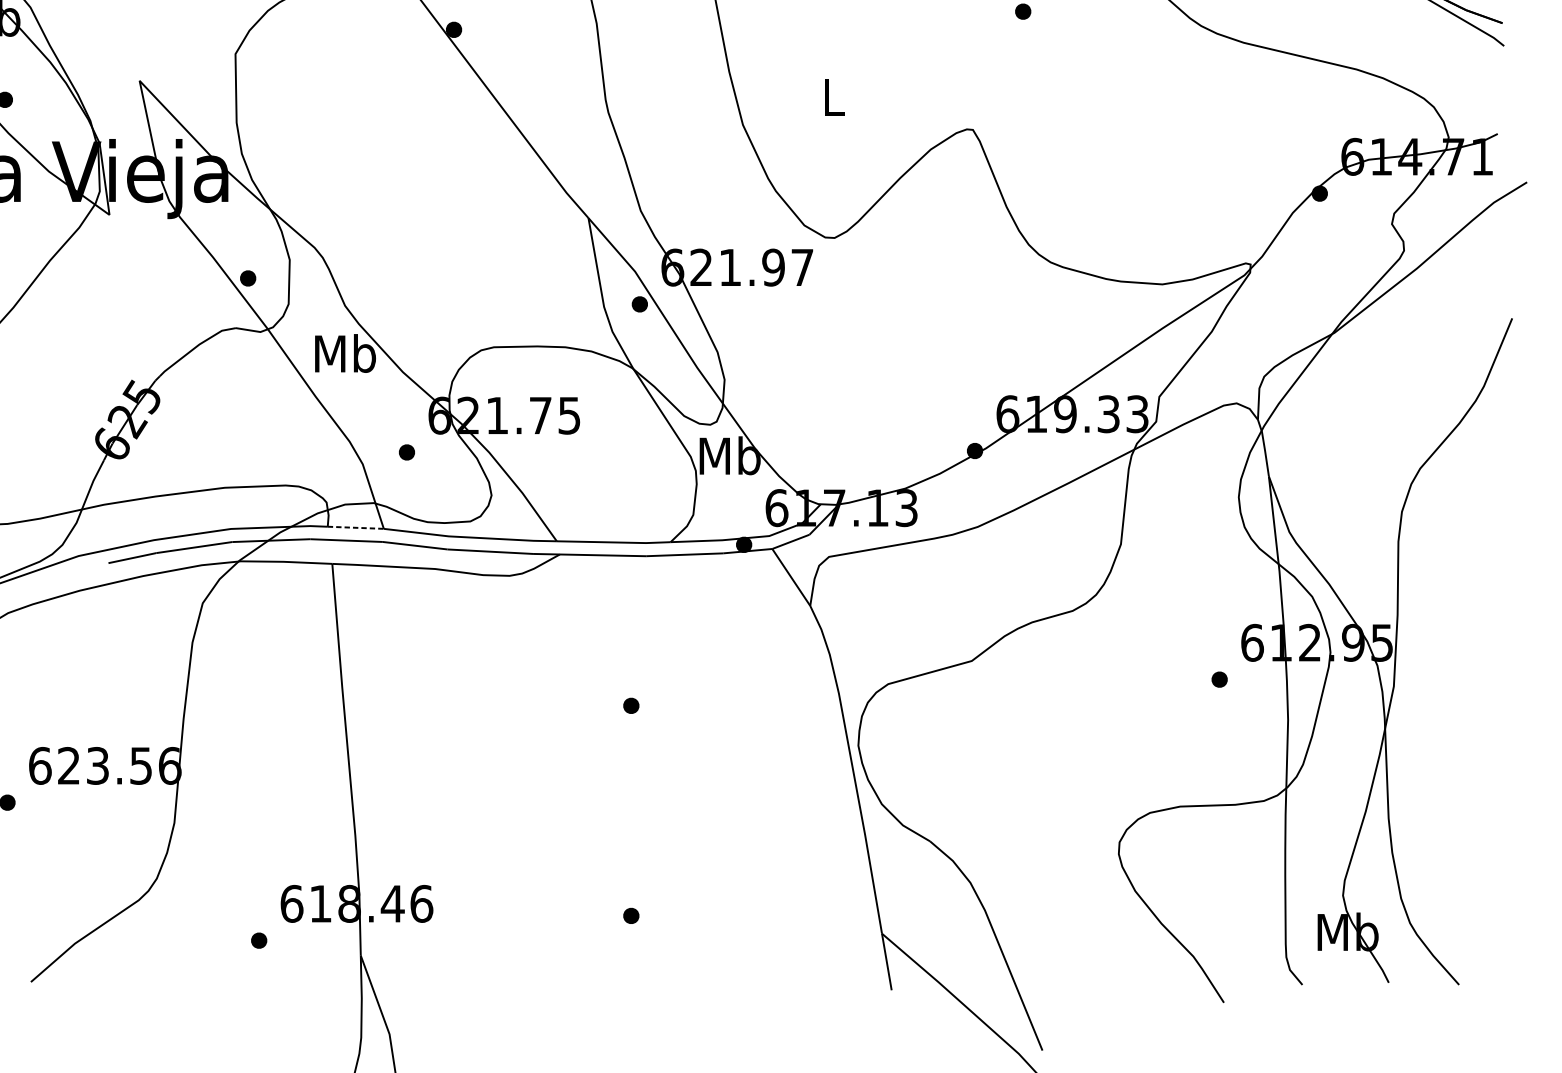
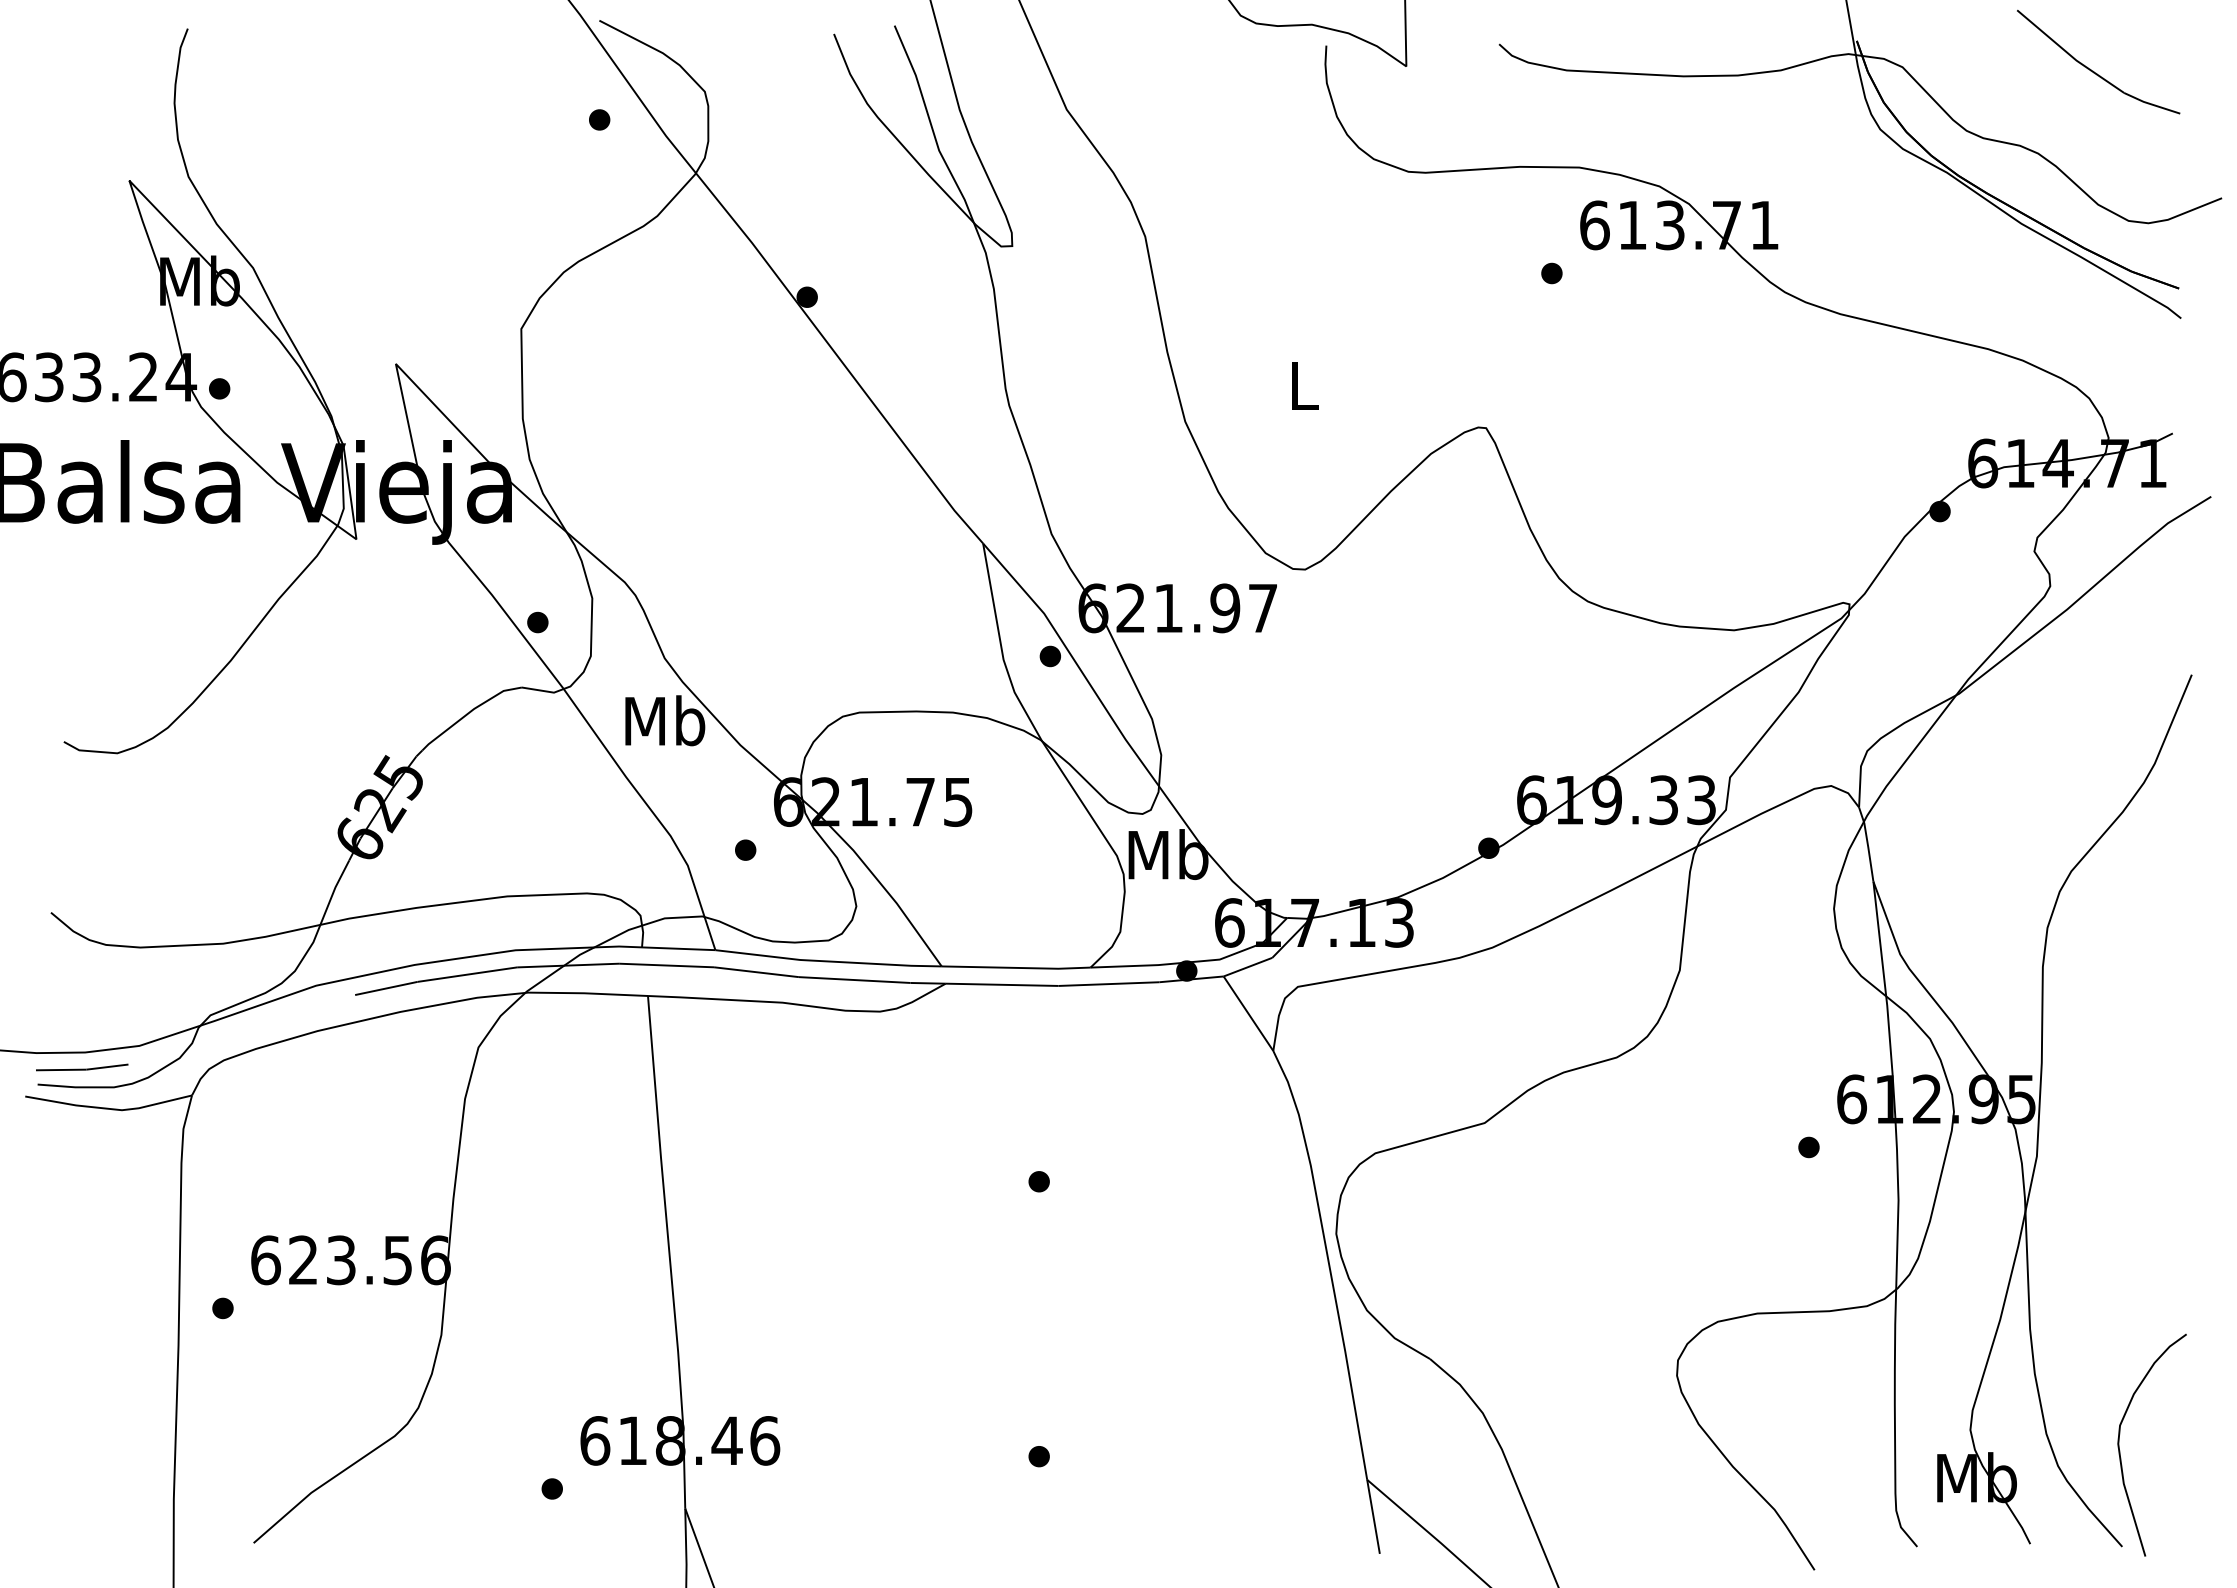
line: (355, 527) -> (678, 948), dashed -> solid
curve: (1457, 911) -> (2120, 1450), added

